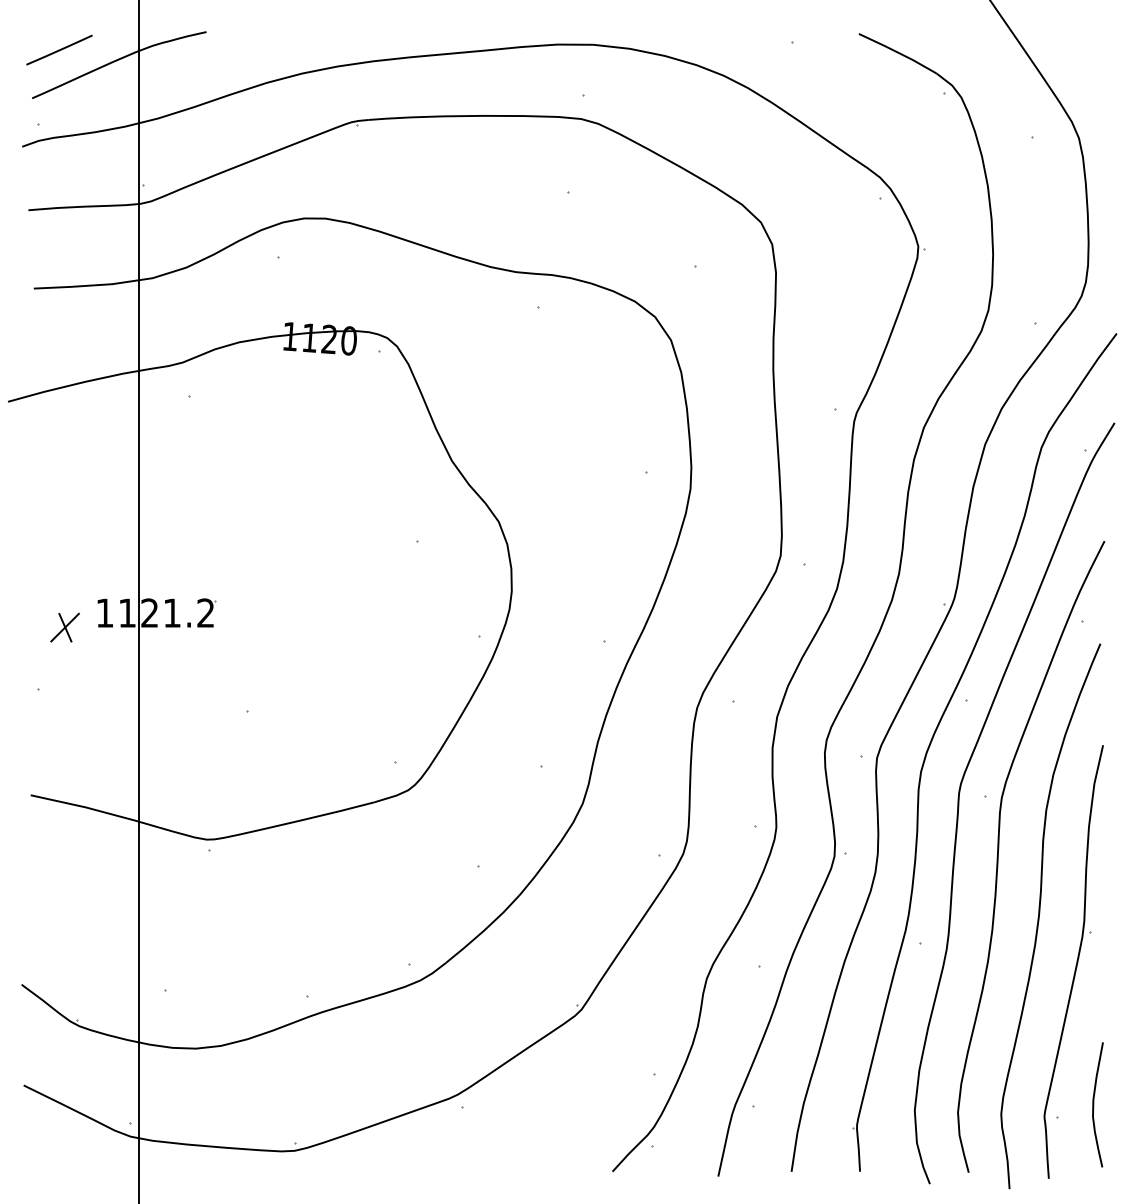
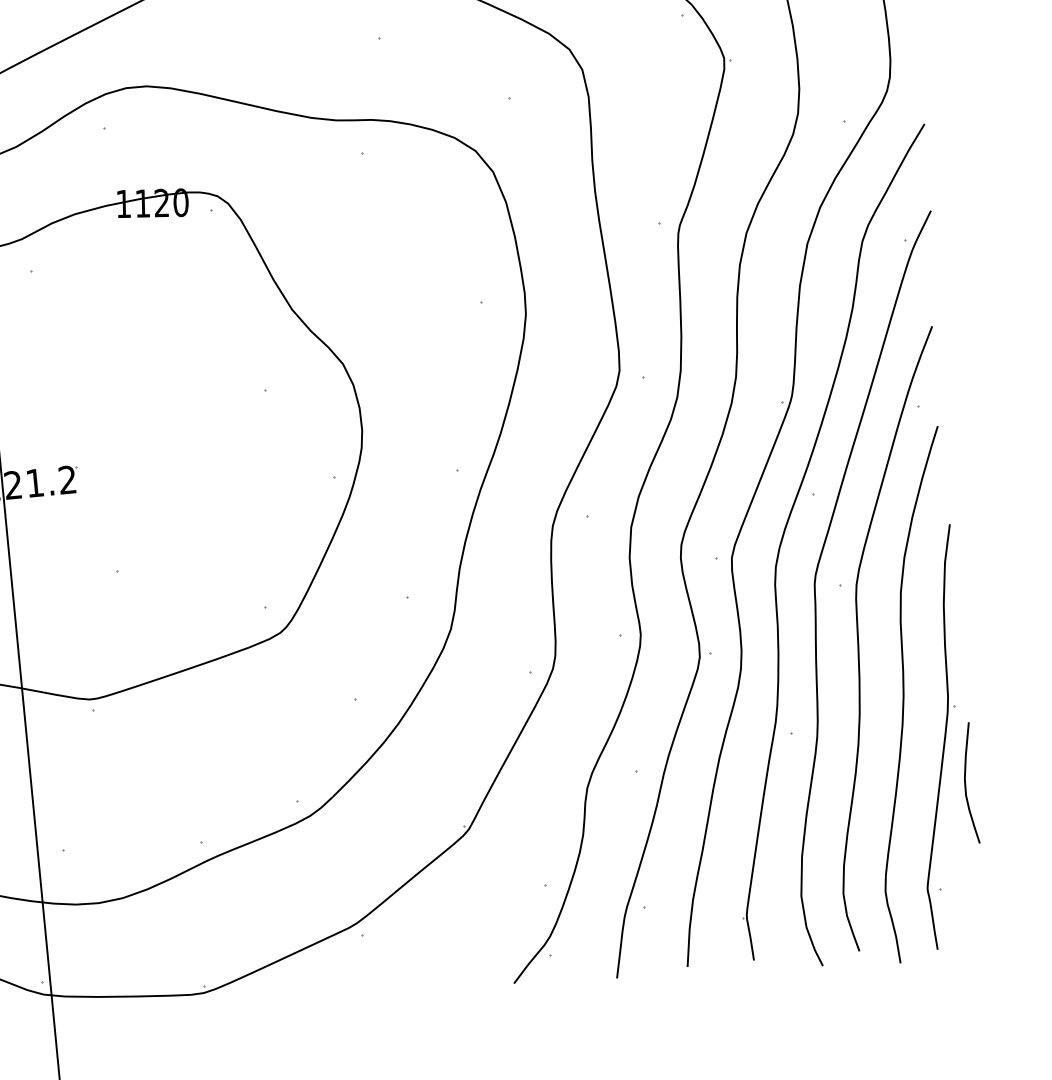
curve: (1094, 1104) -> (966, 783), moved

